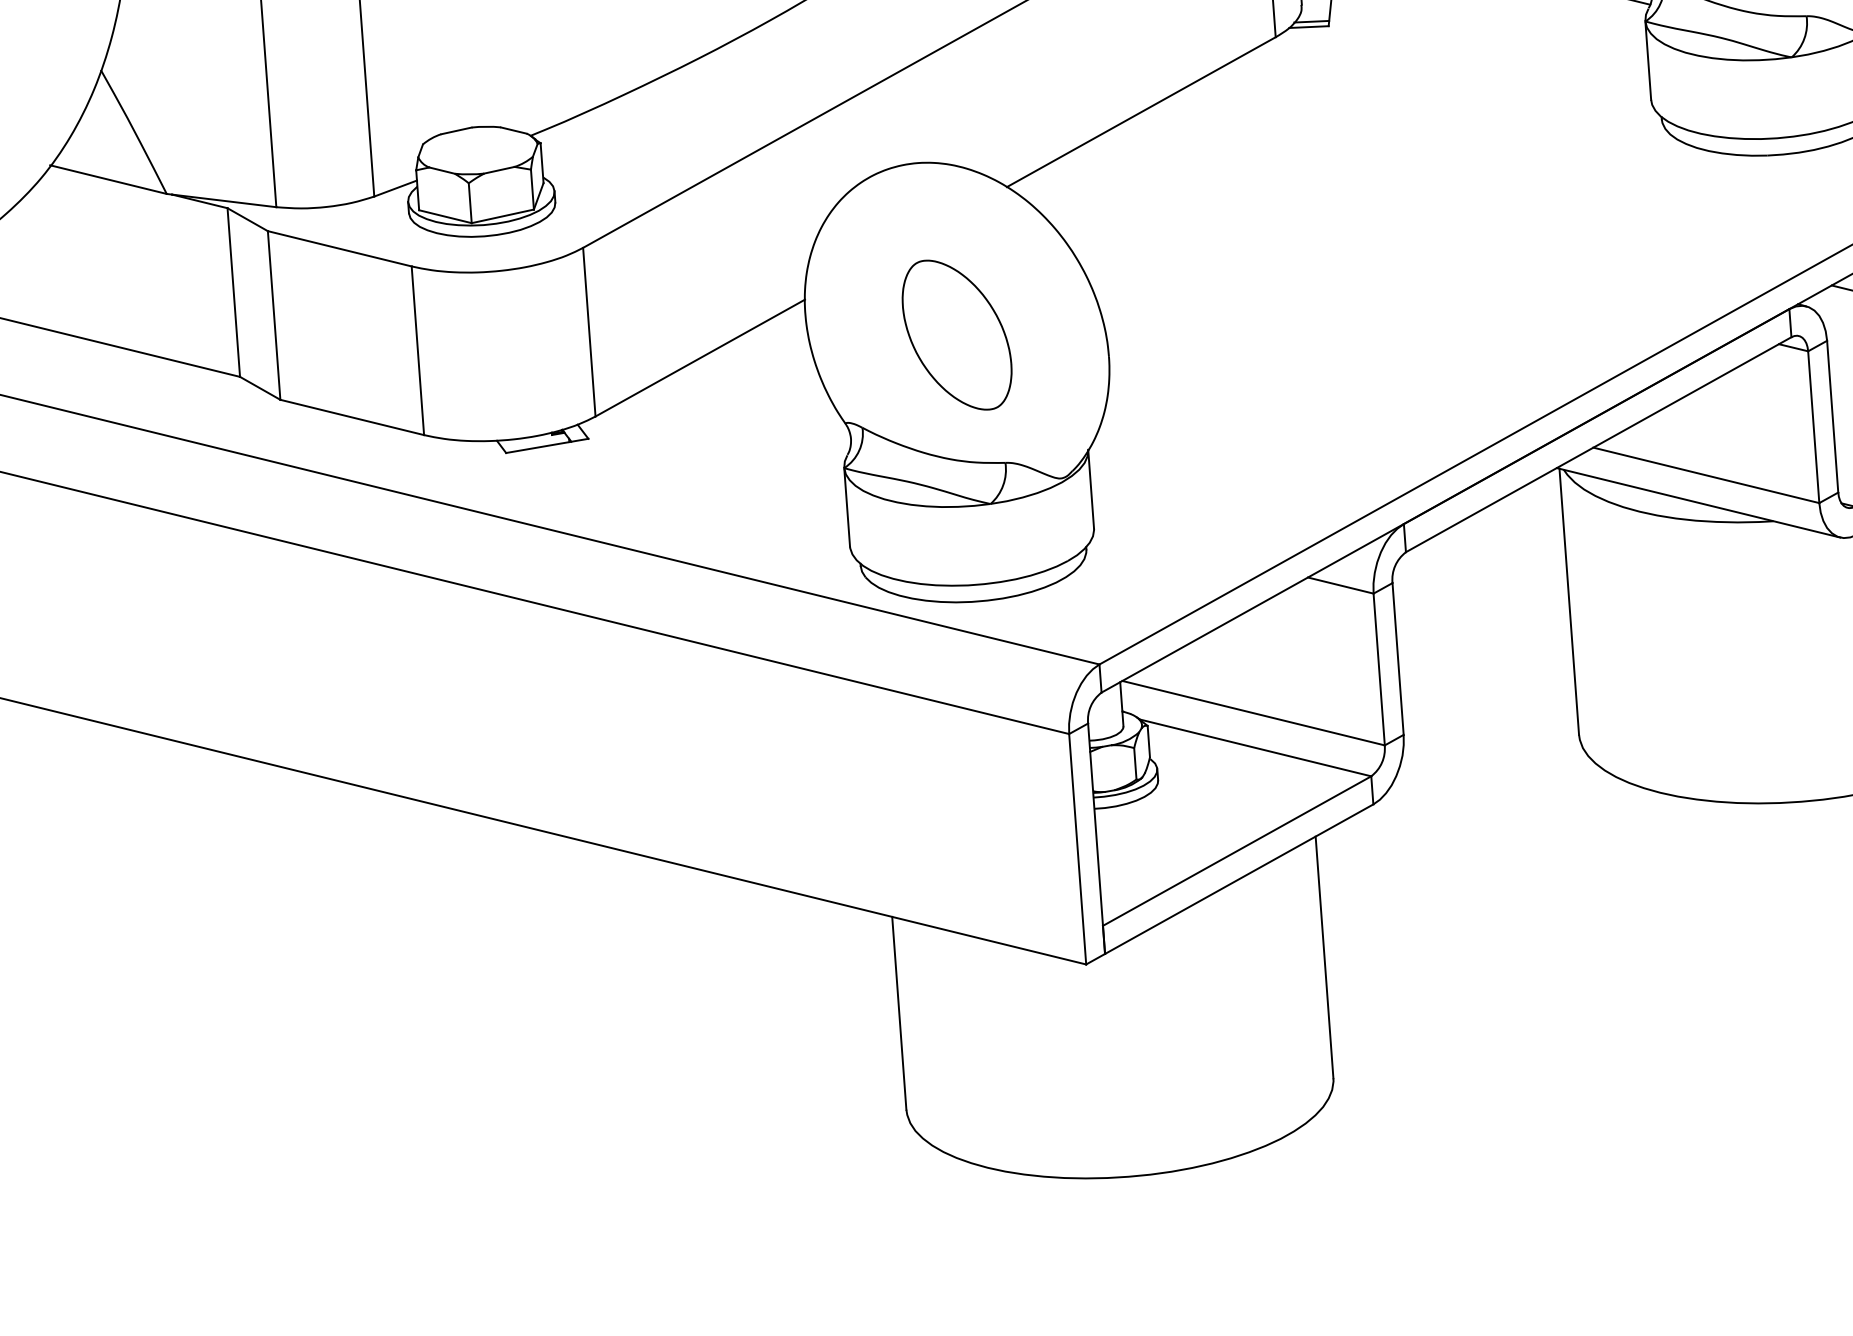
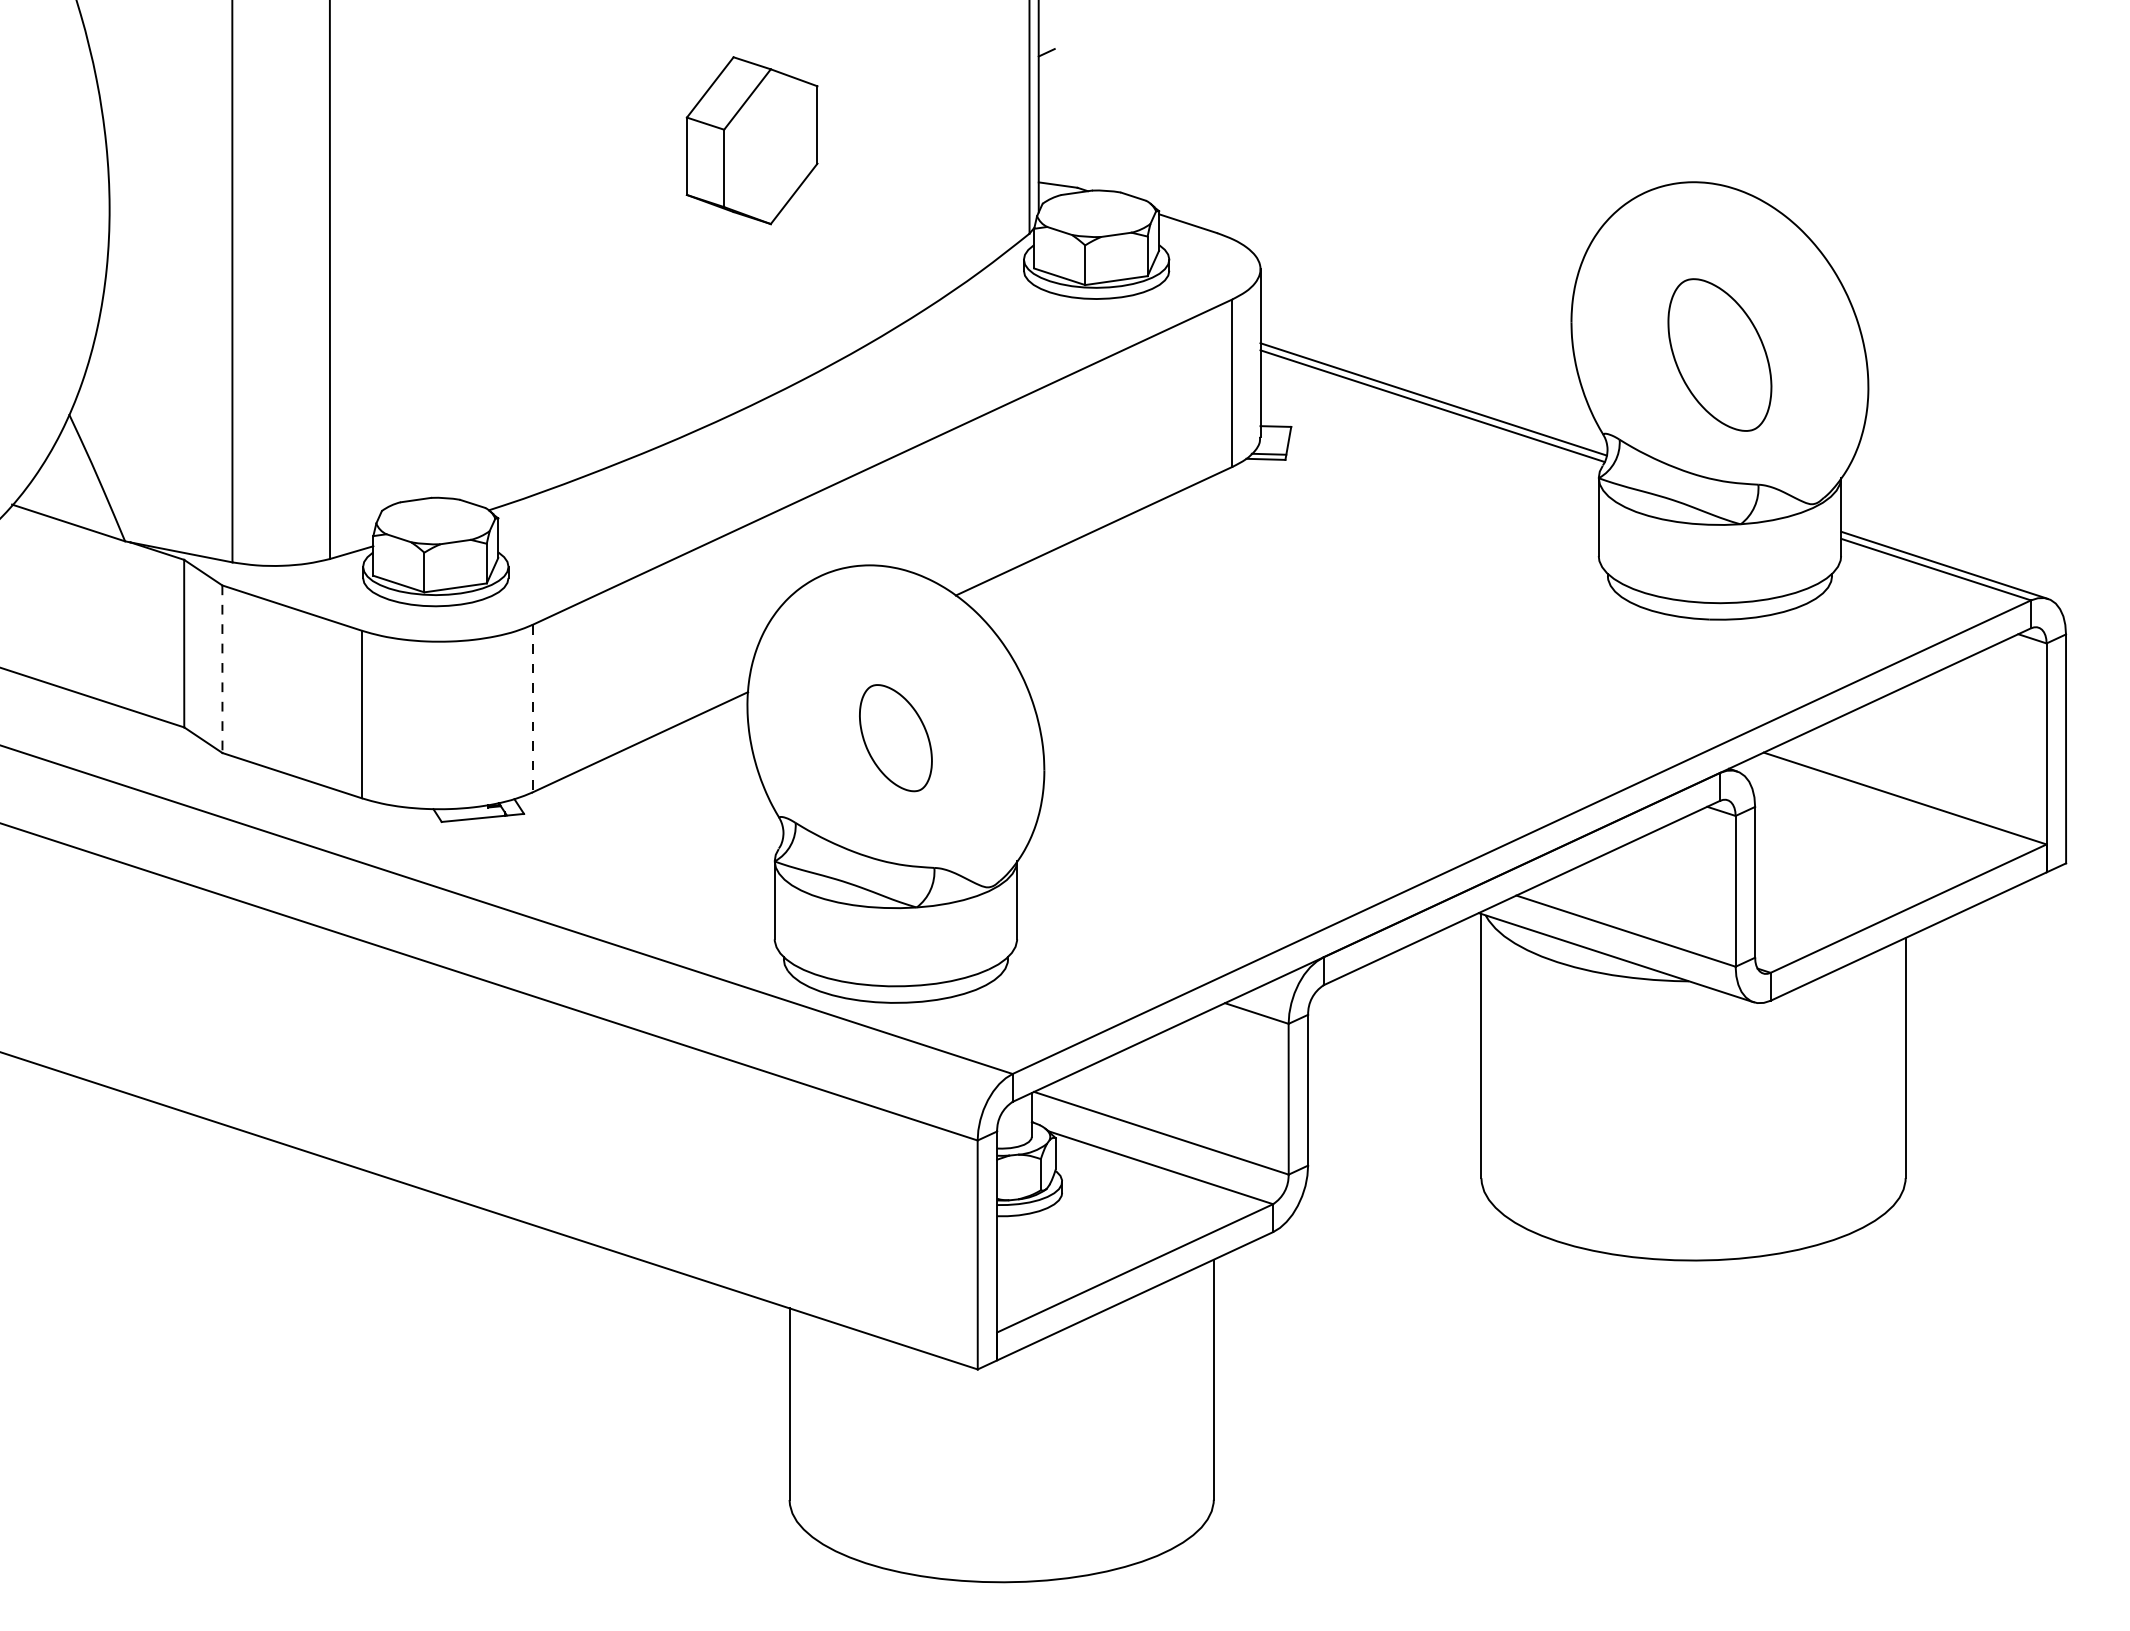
line: (274, 315) -> (222, 669), solid -> dashed
line: (589, 332) -> (532, 708), solid -> dashed
part: (956, 334) -> (895, 737), size x0.7

